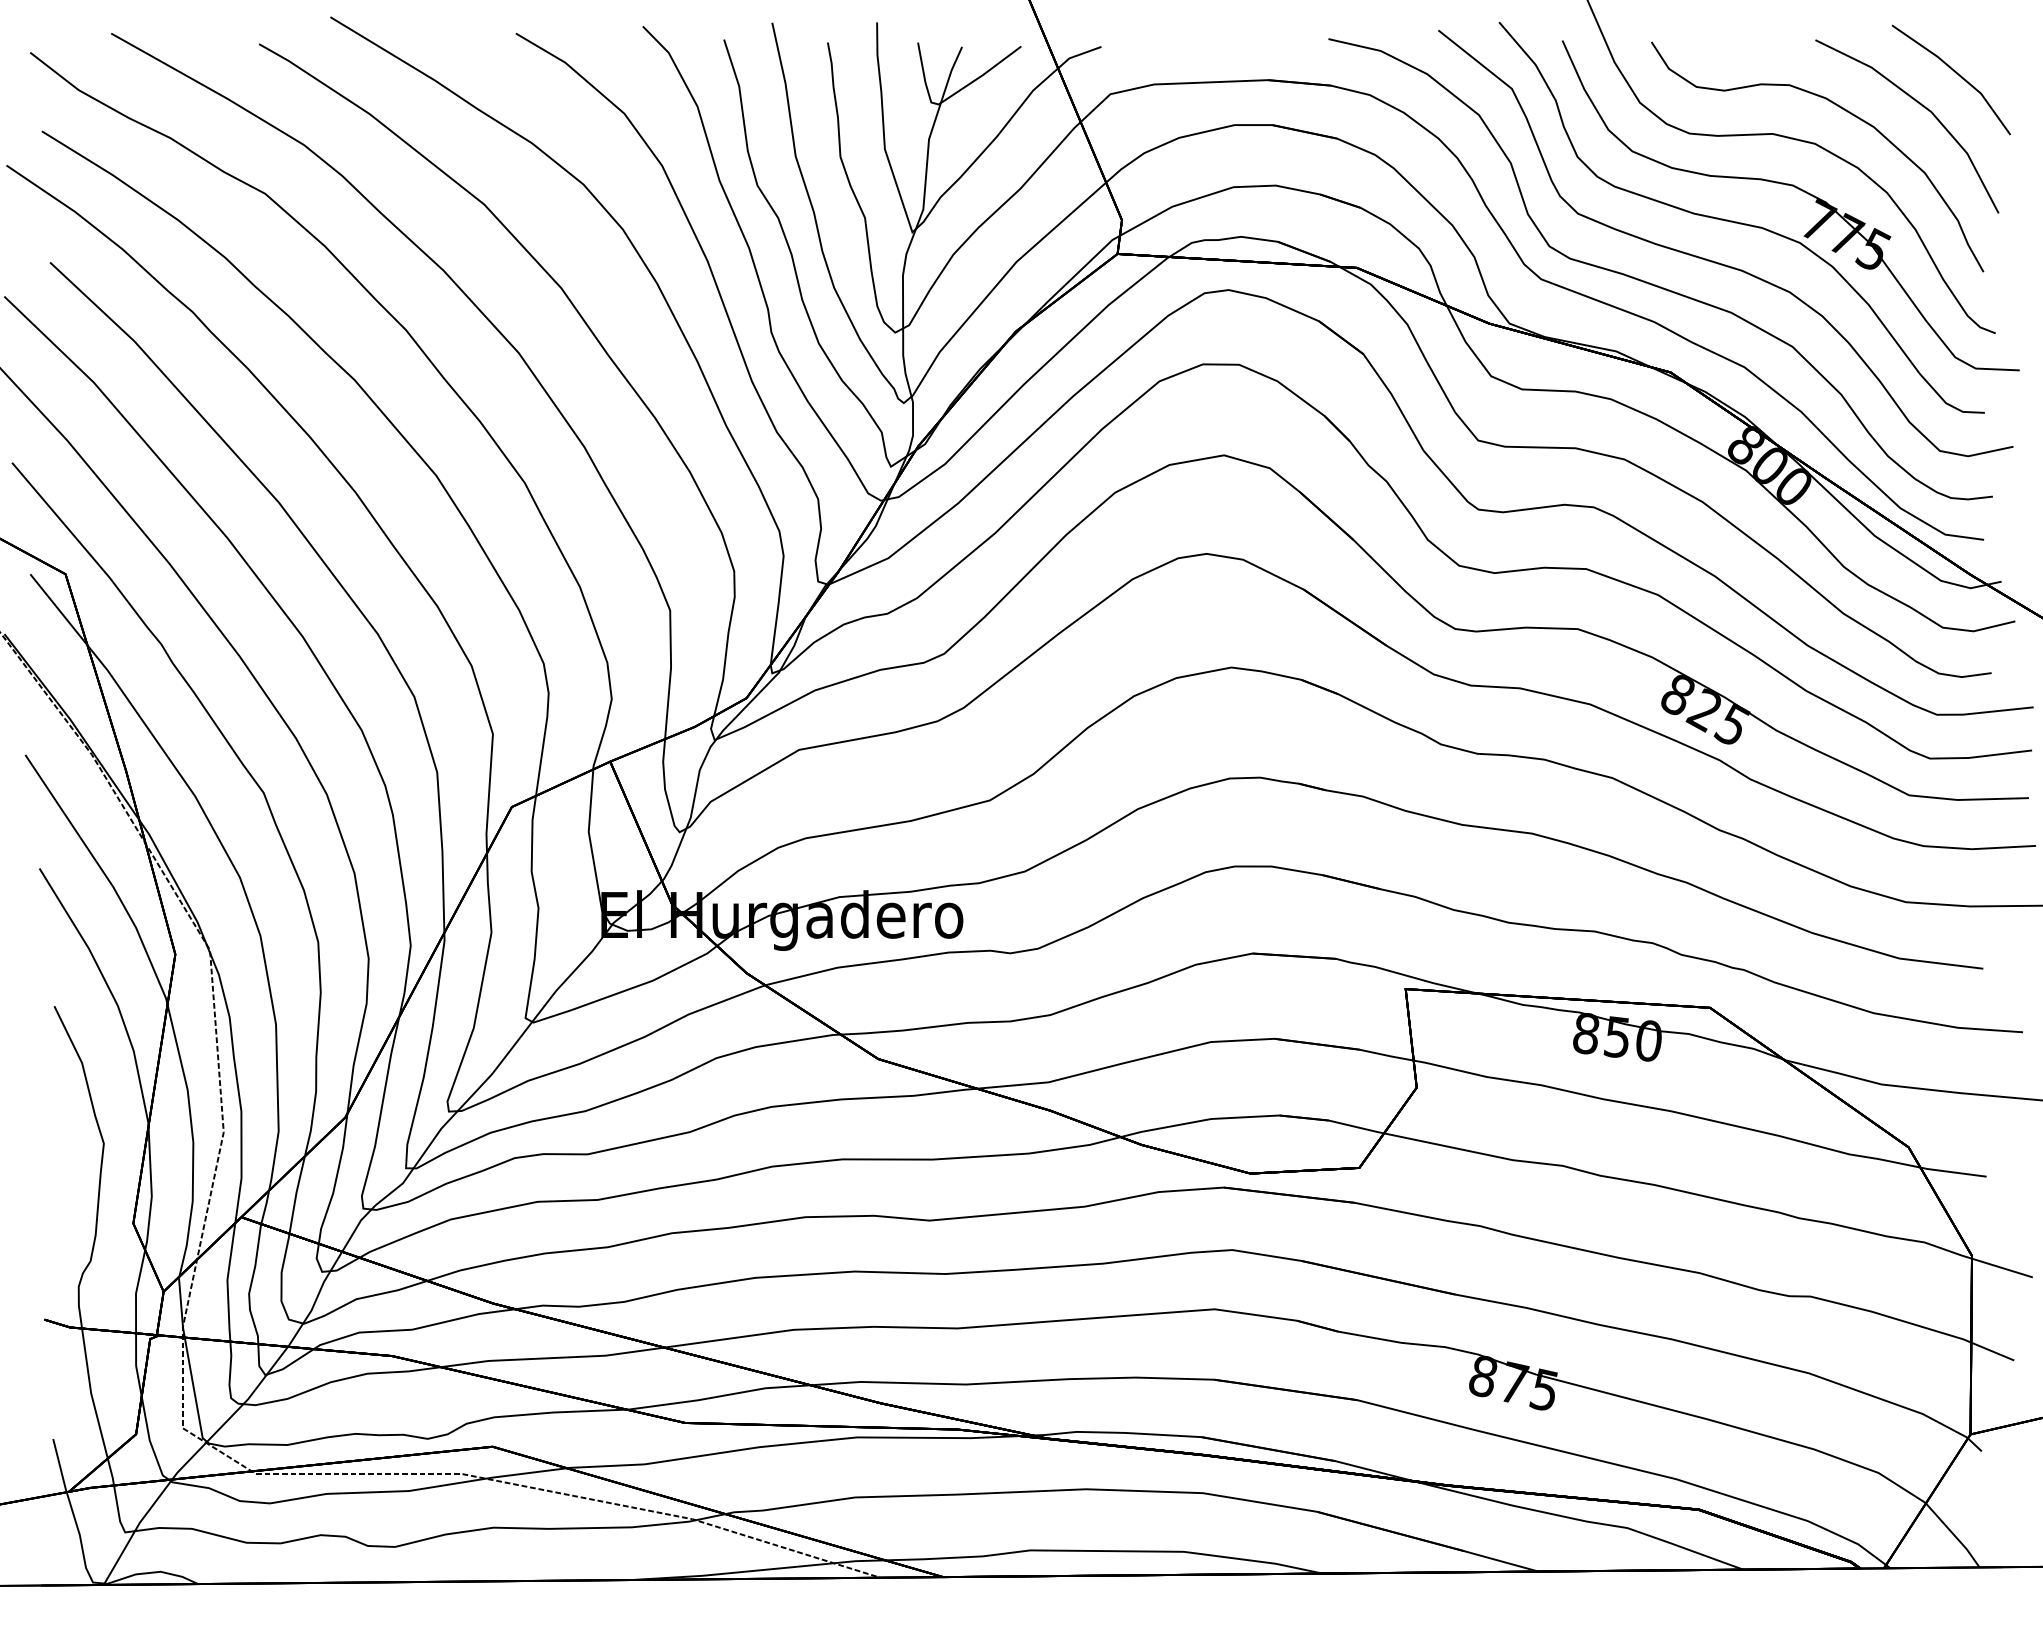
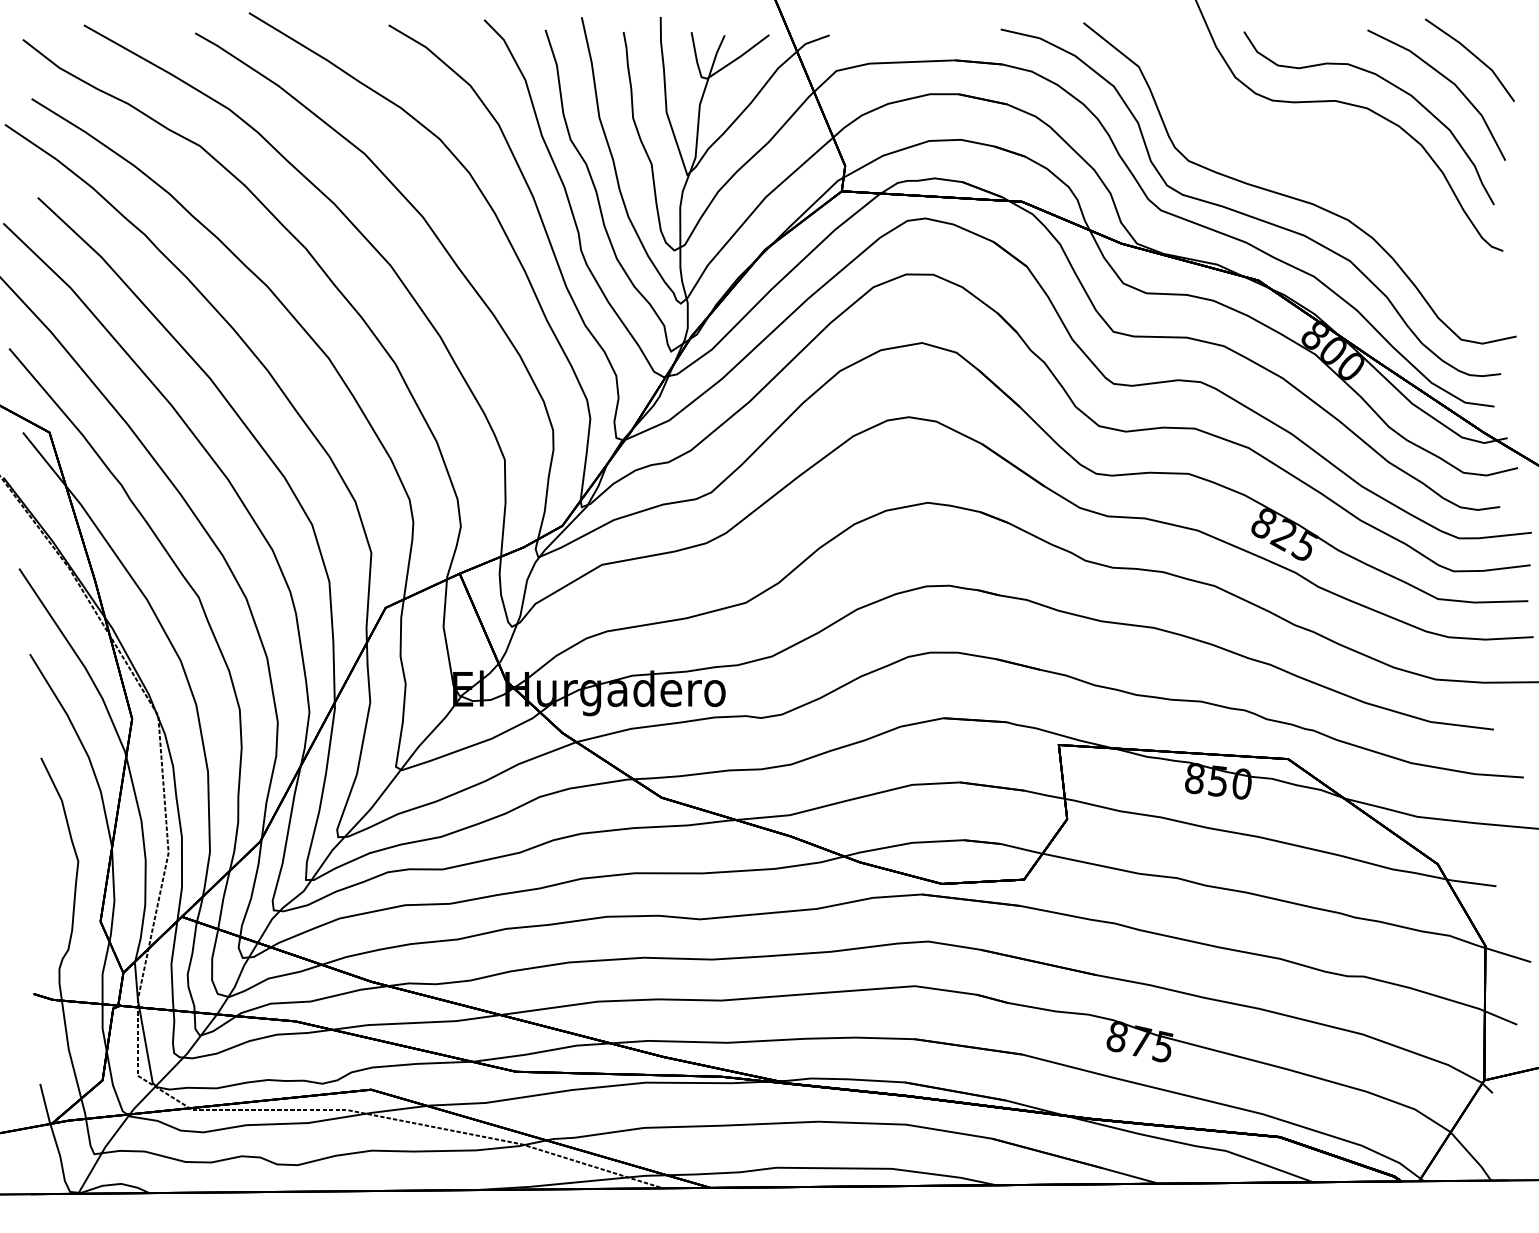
part: (1756, 225) -> (1323, 169), removed

